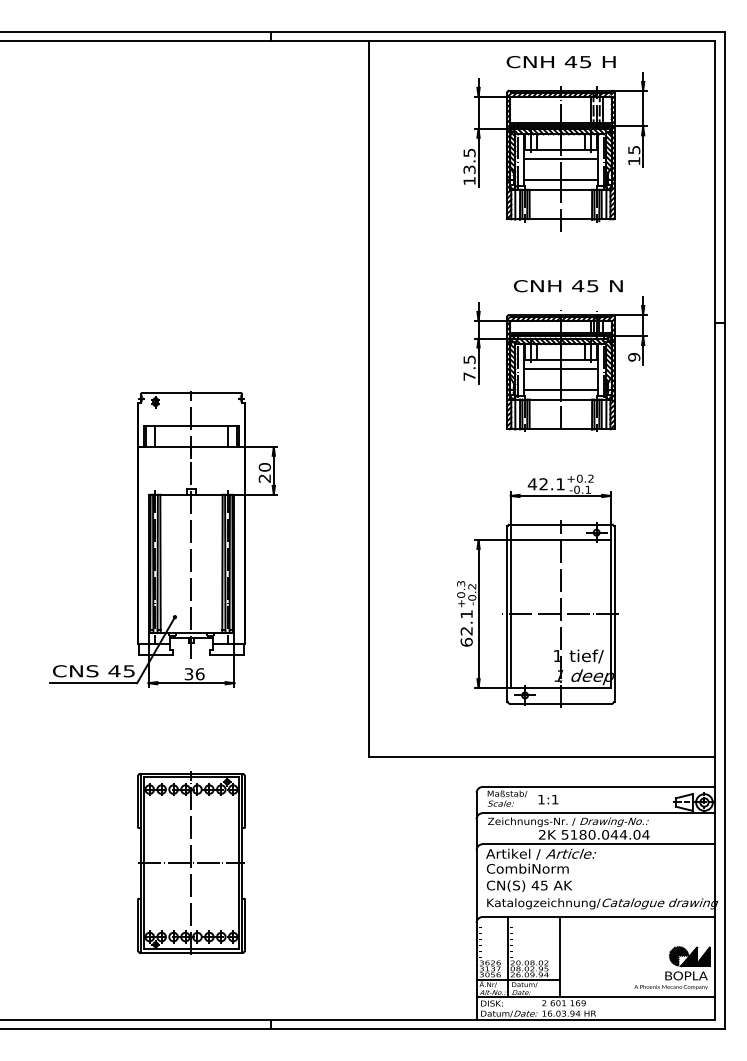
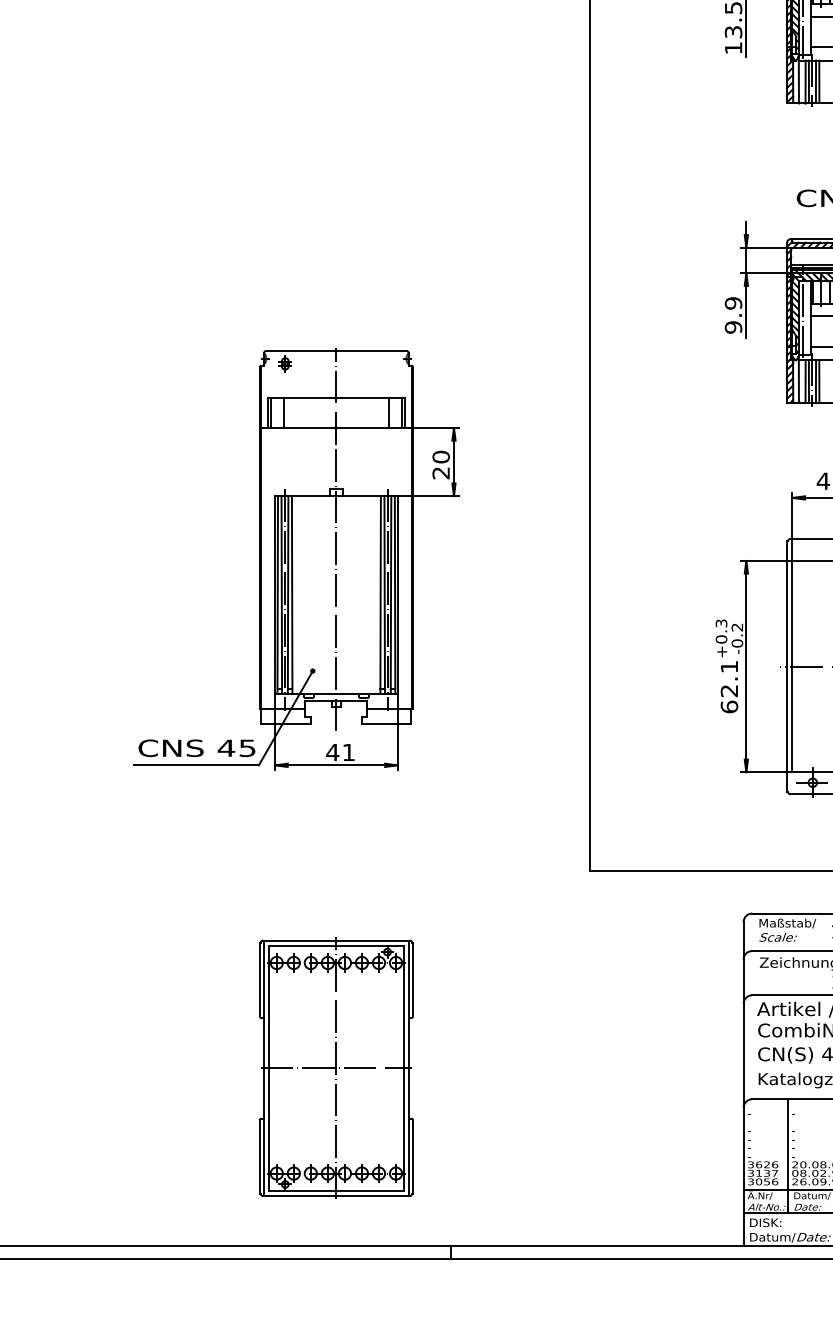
text: (469, 367) -> (733, 314), 7.5 -> 9.9
text: (194, 674) -> (340, 752), 36 -> 41
part: (191, 862) -> (336, 1067), moved

